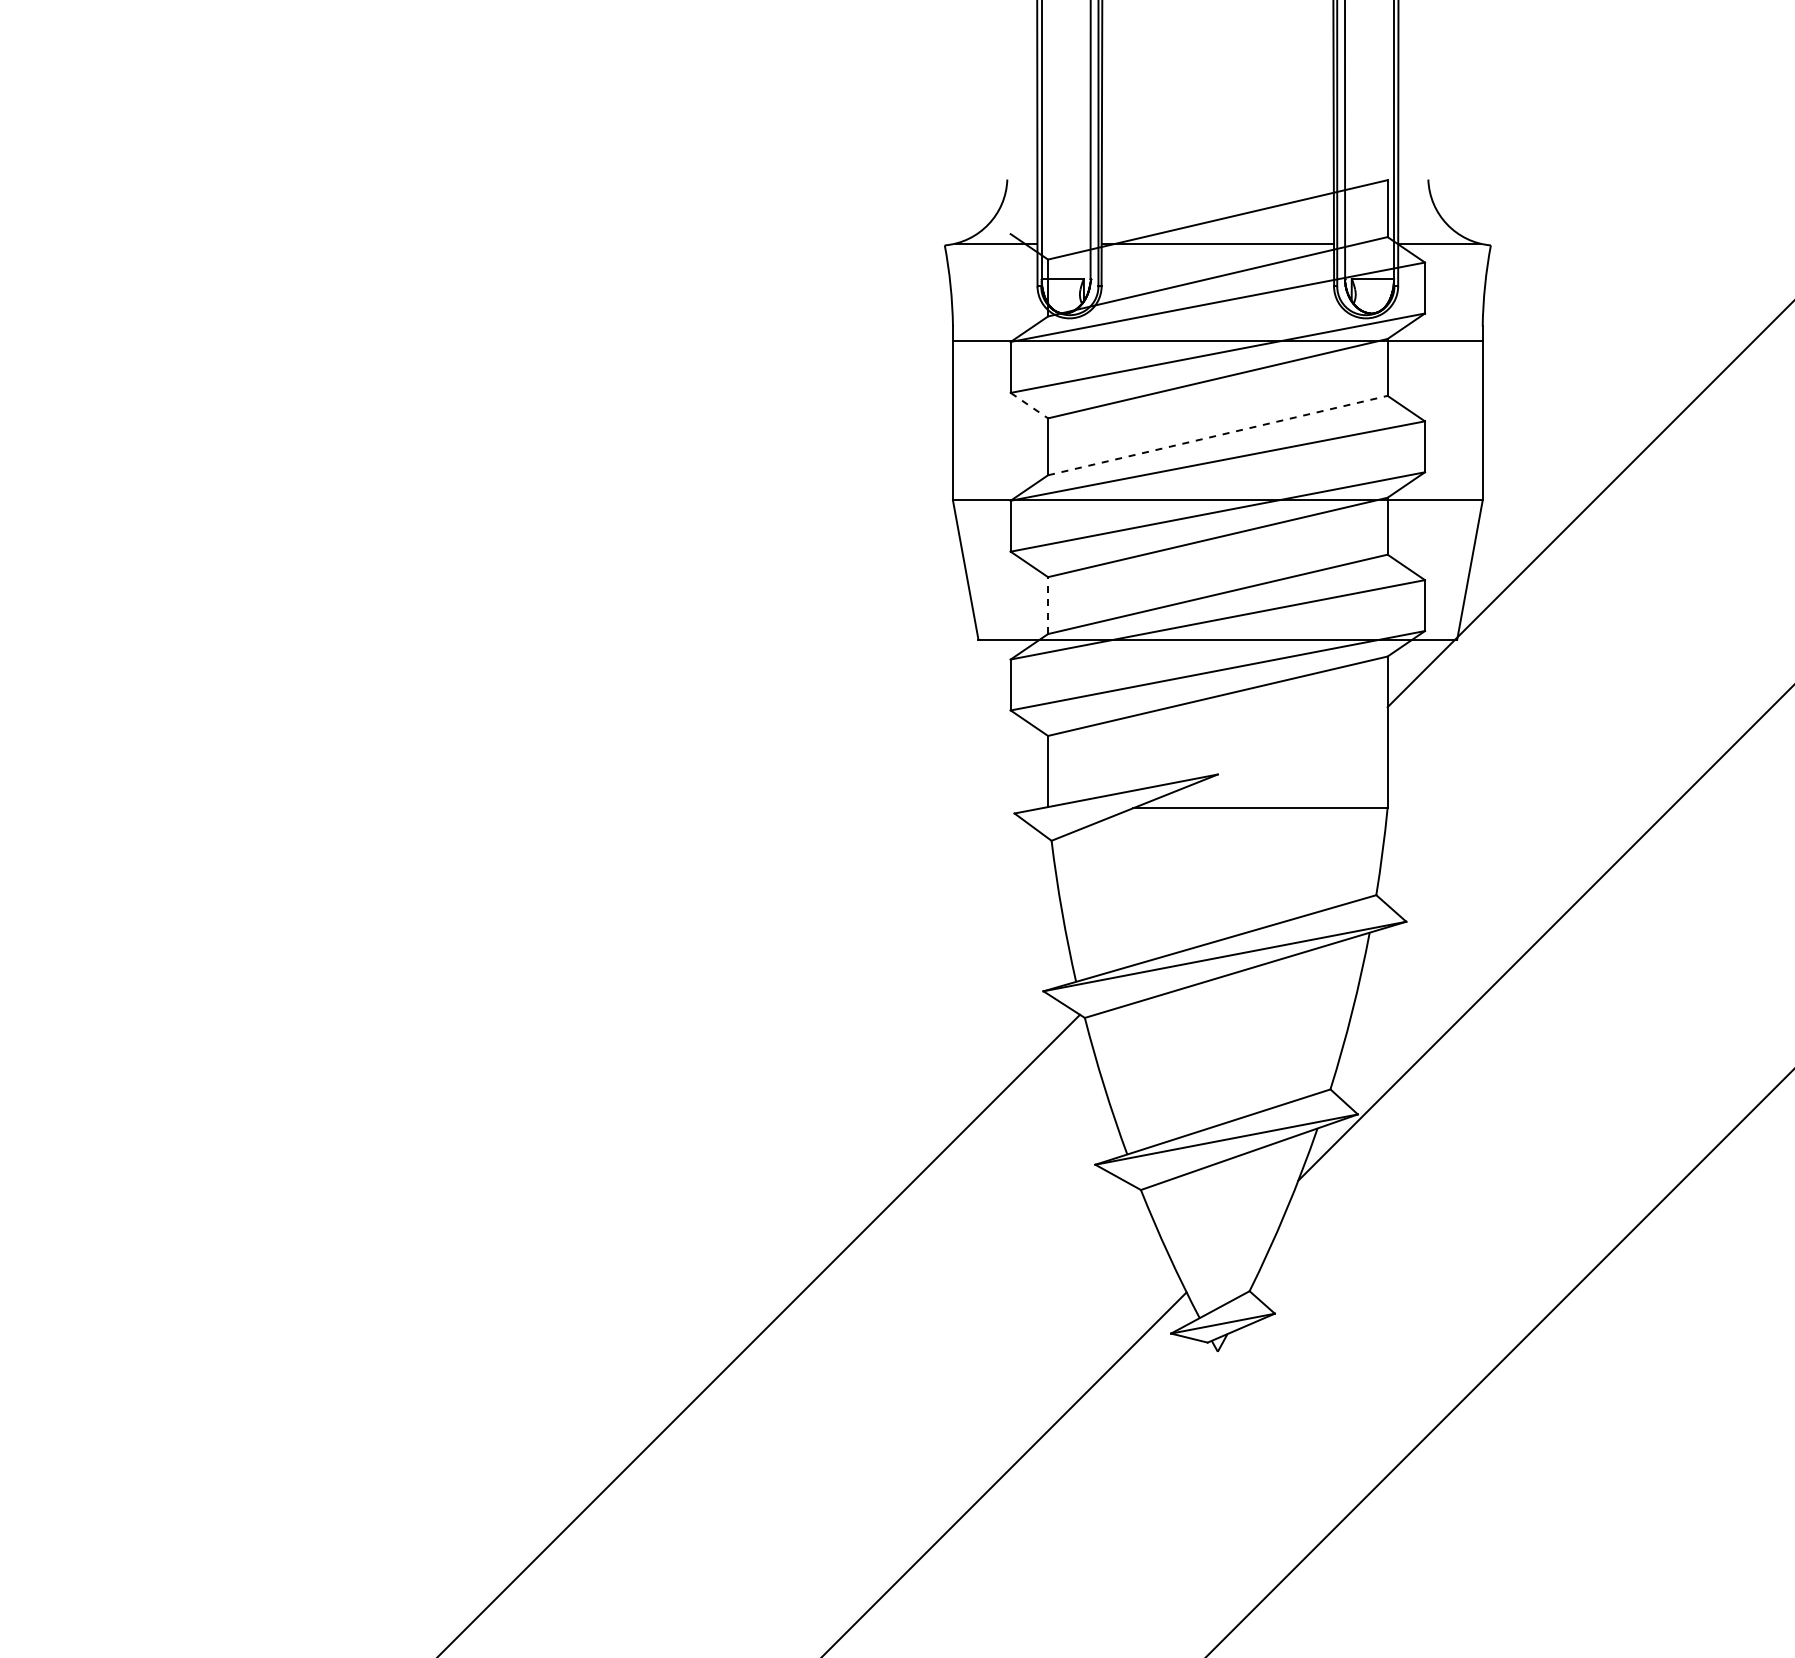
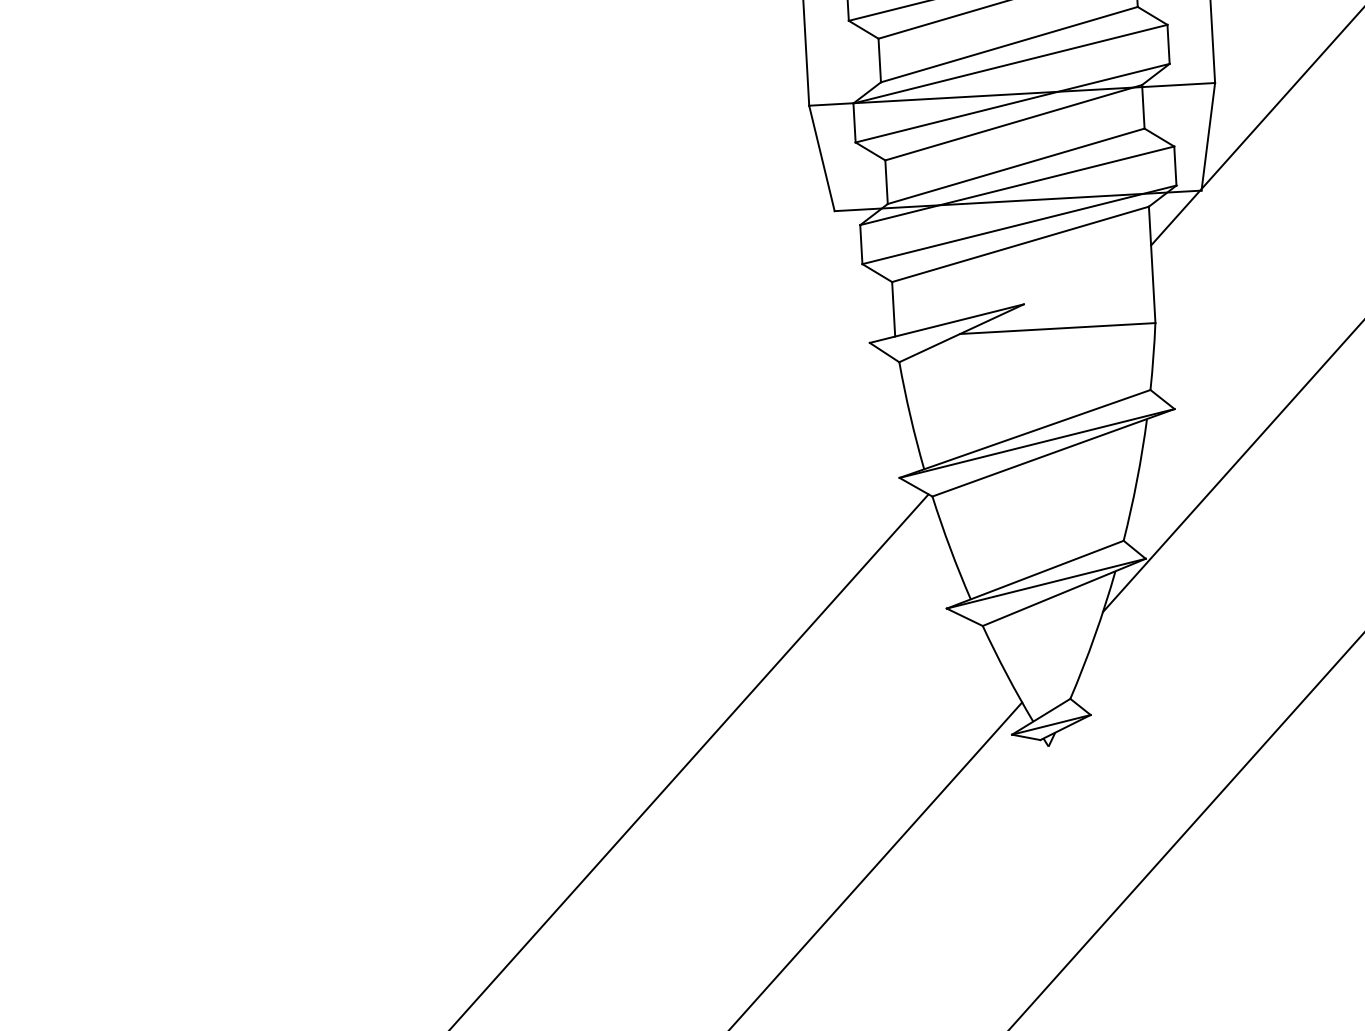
line: (1029, 405) -> (863, 29), dashed -> solid
line: (1218, 435) -> (1009, 44), dashed -> solid
line: (1048, 605) -> (886, 182), dashed -> solid

